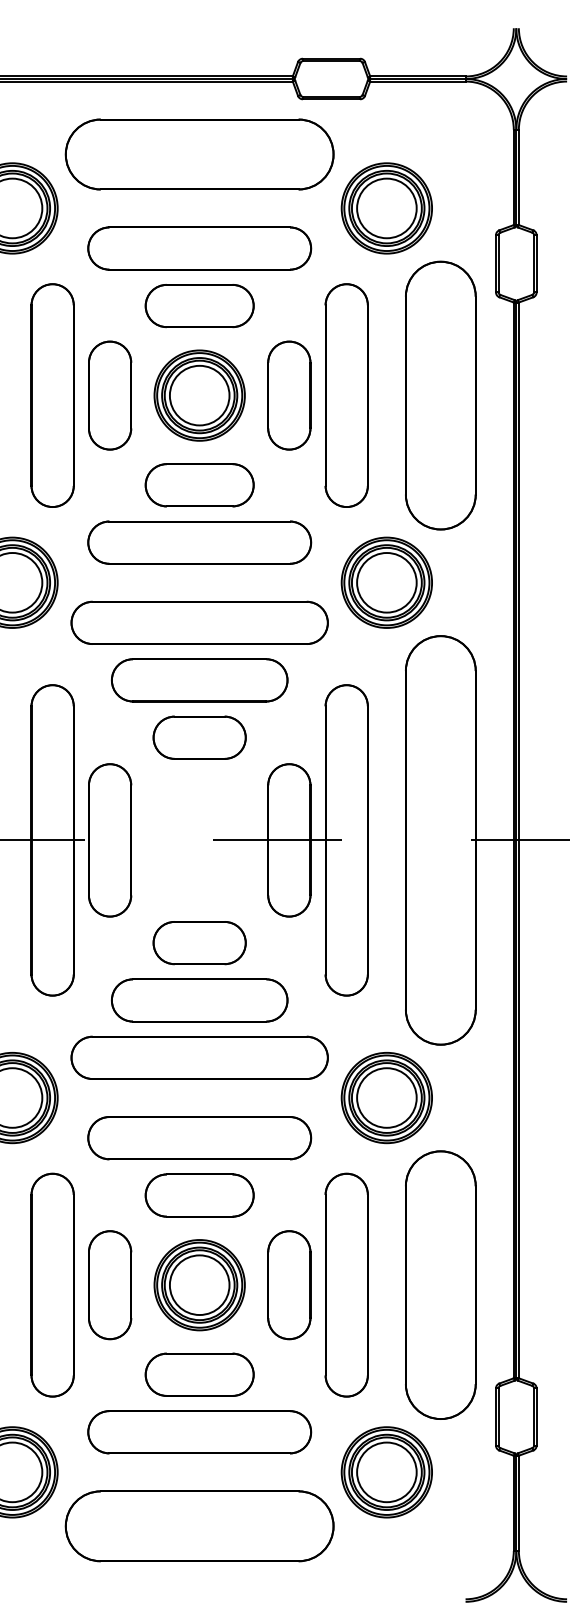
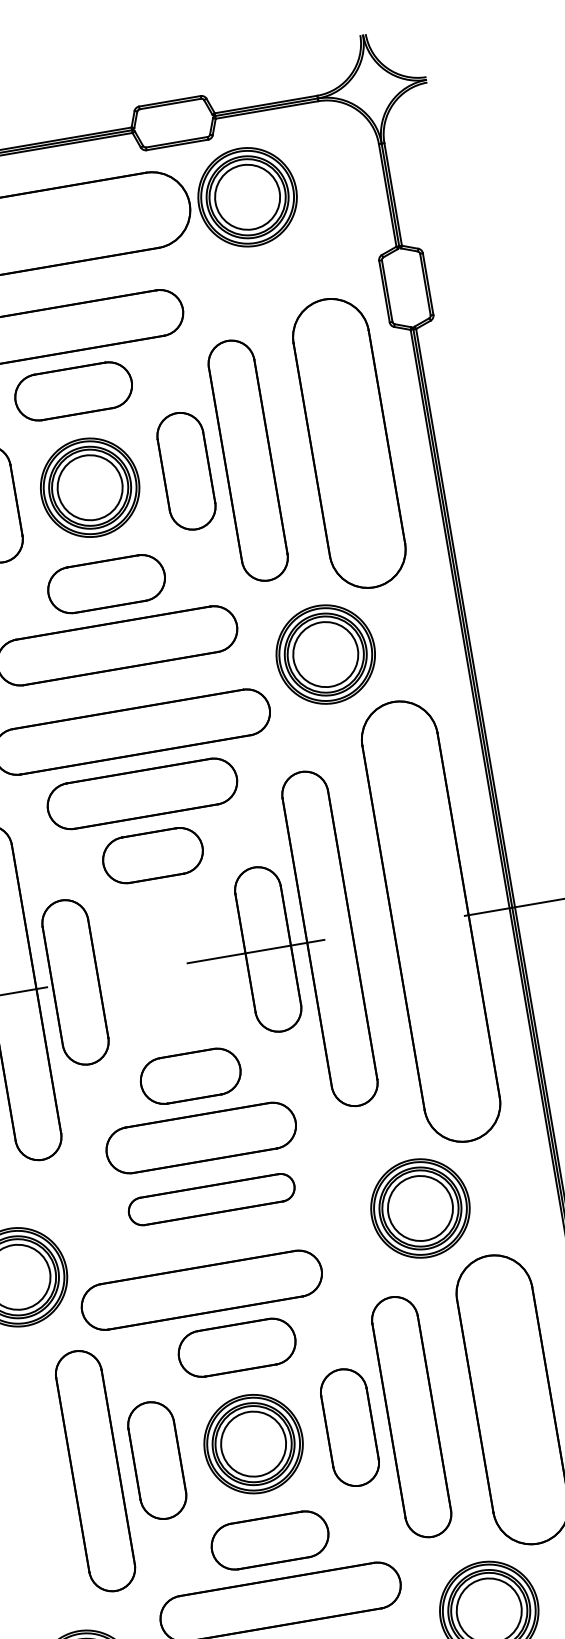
part: (386, 208) -> (247, 197), moved
part: (199, 1057) -> (211, 1199), size x0.6
part: (199, 1138) -> (201, 1290), moved

